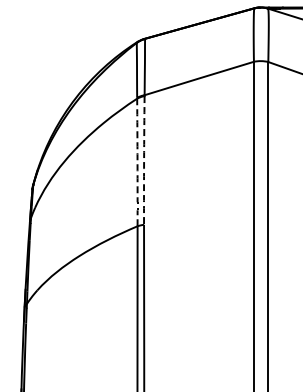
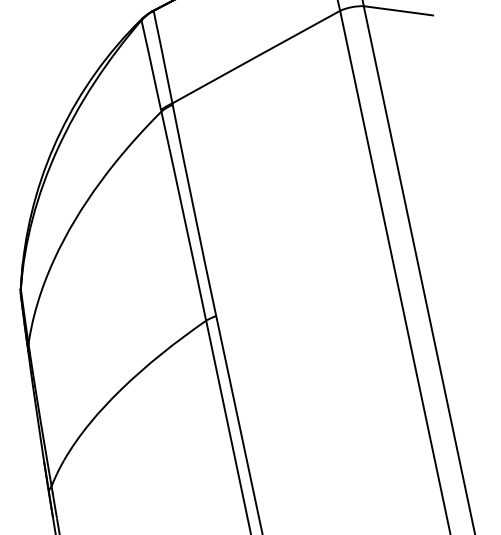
arc: (144, 160) -> (194, 210), dashed -> solid
arc: (137, 162) -> (183, 216), dashed -> solid

